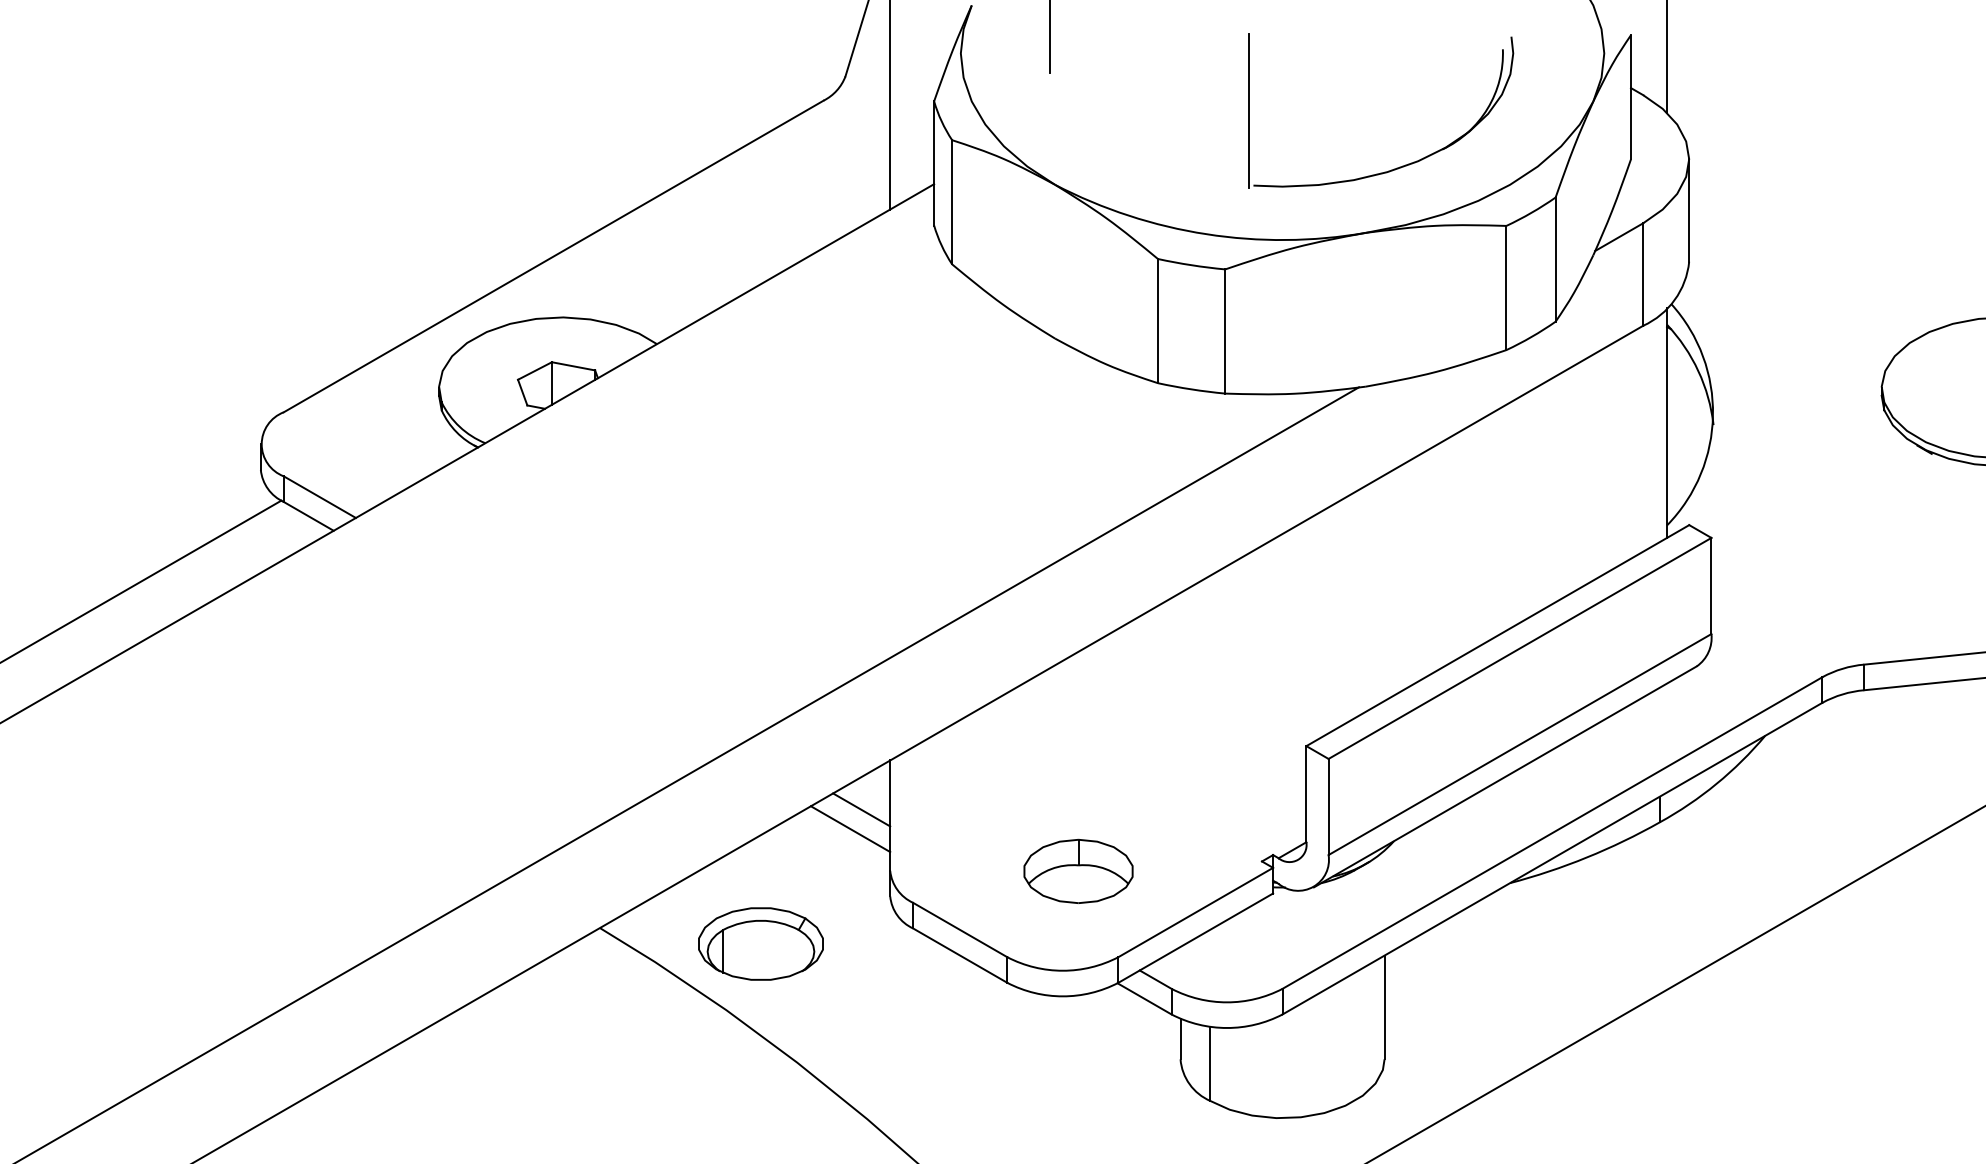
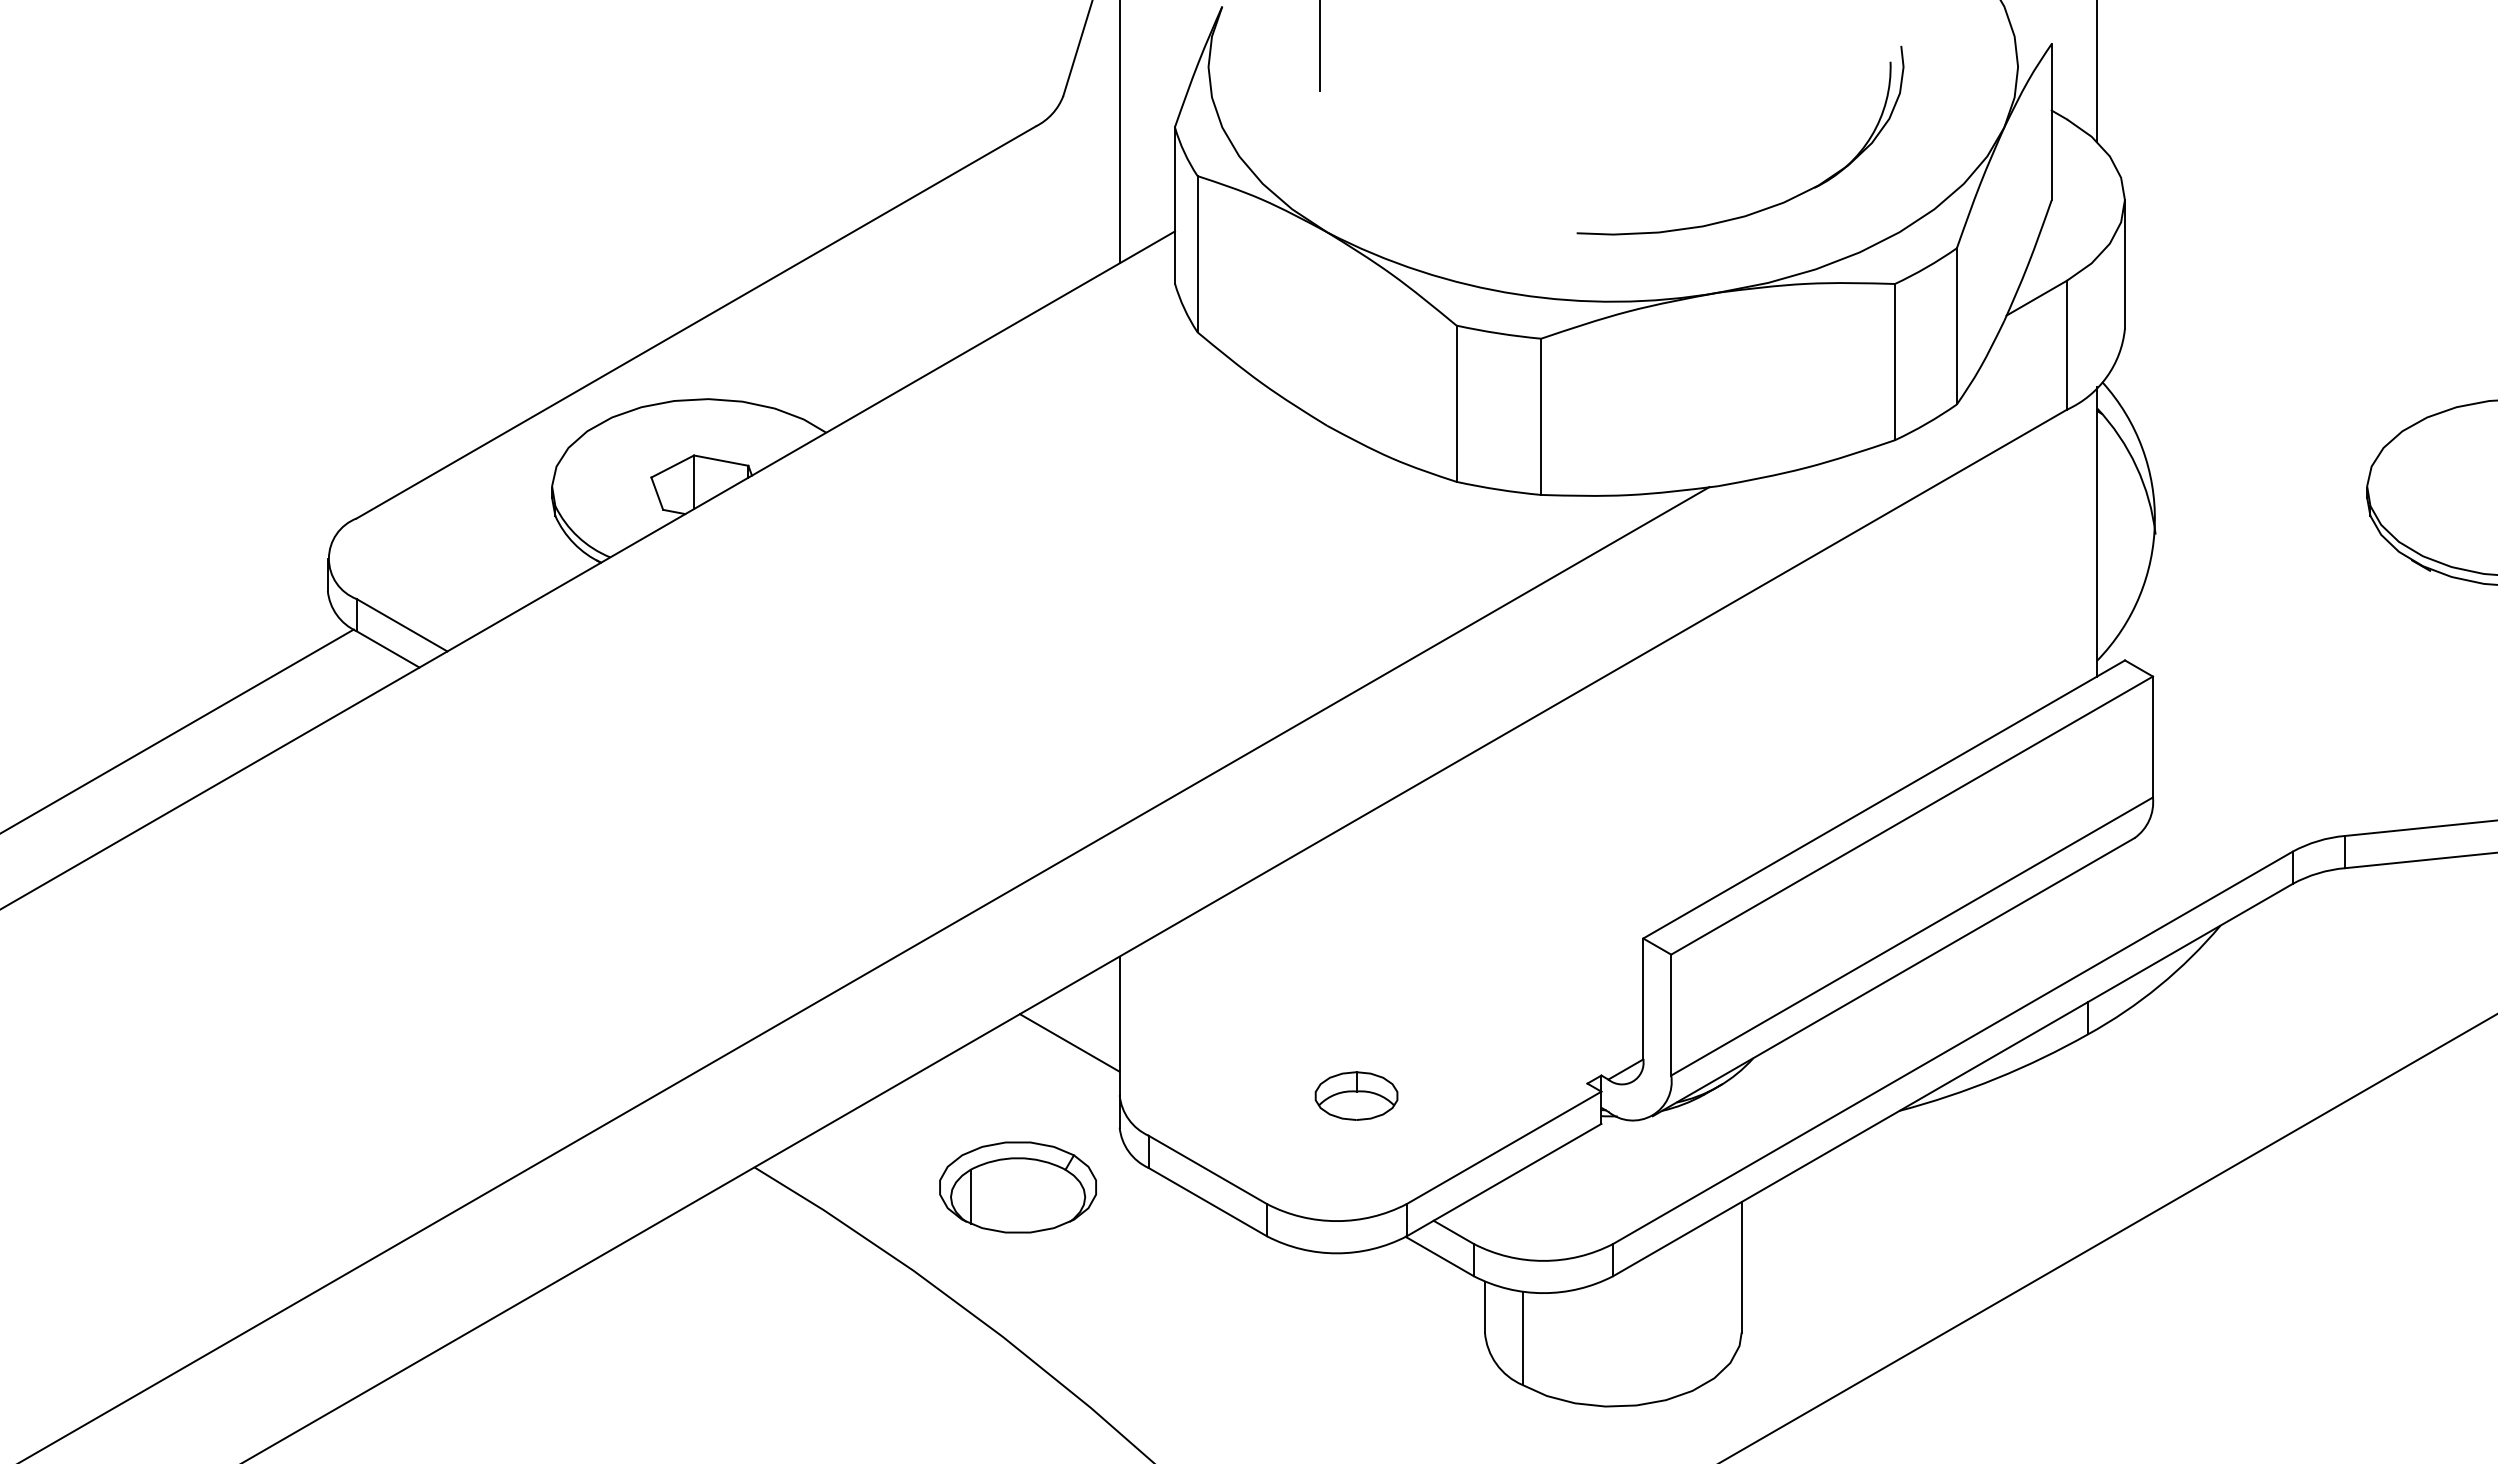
line: (1249, 111) -> (1571, 139), removed
line: (861, 809) -> (1083, 1018), removed
part: (1078, 870) -> (1356, 1095), size x0.6
part: (760, 944) -> (1017, 1187), moved

